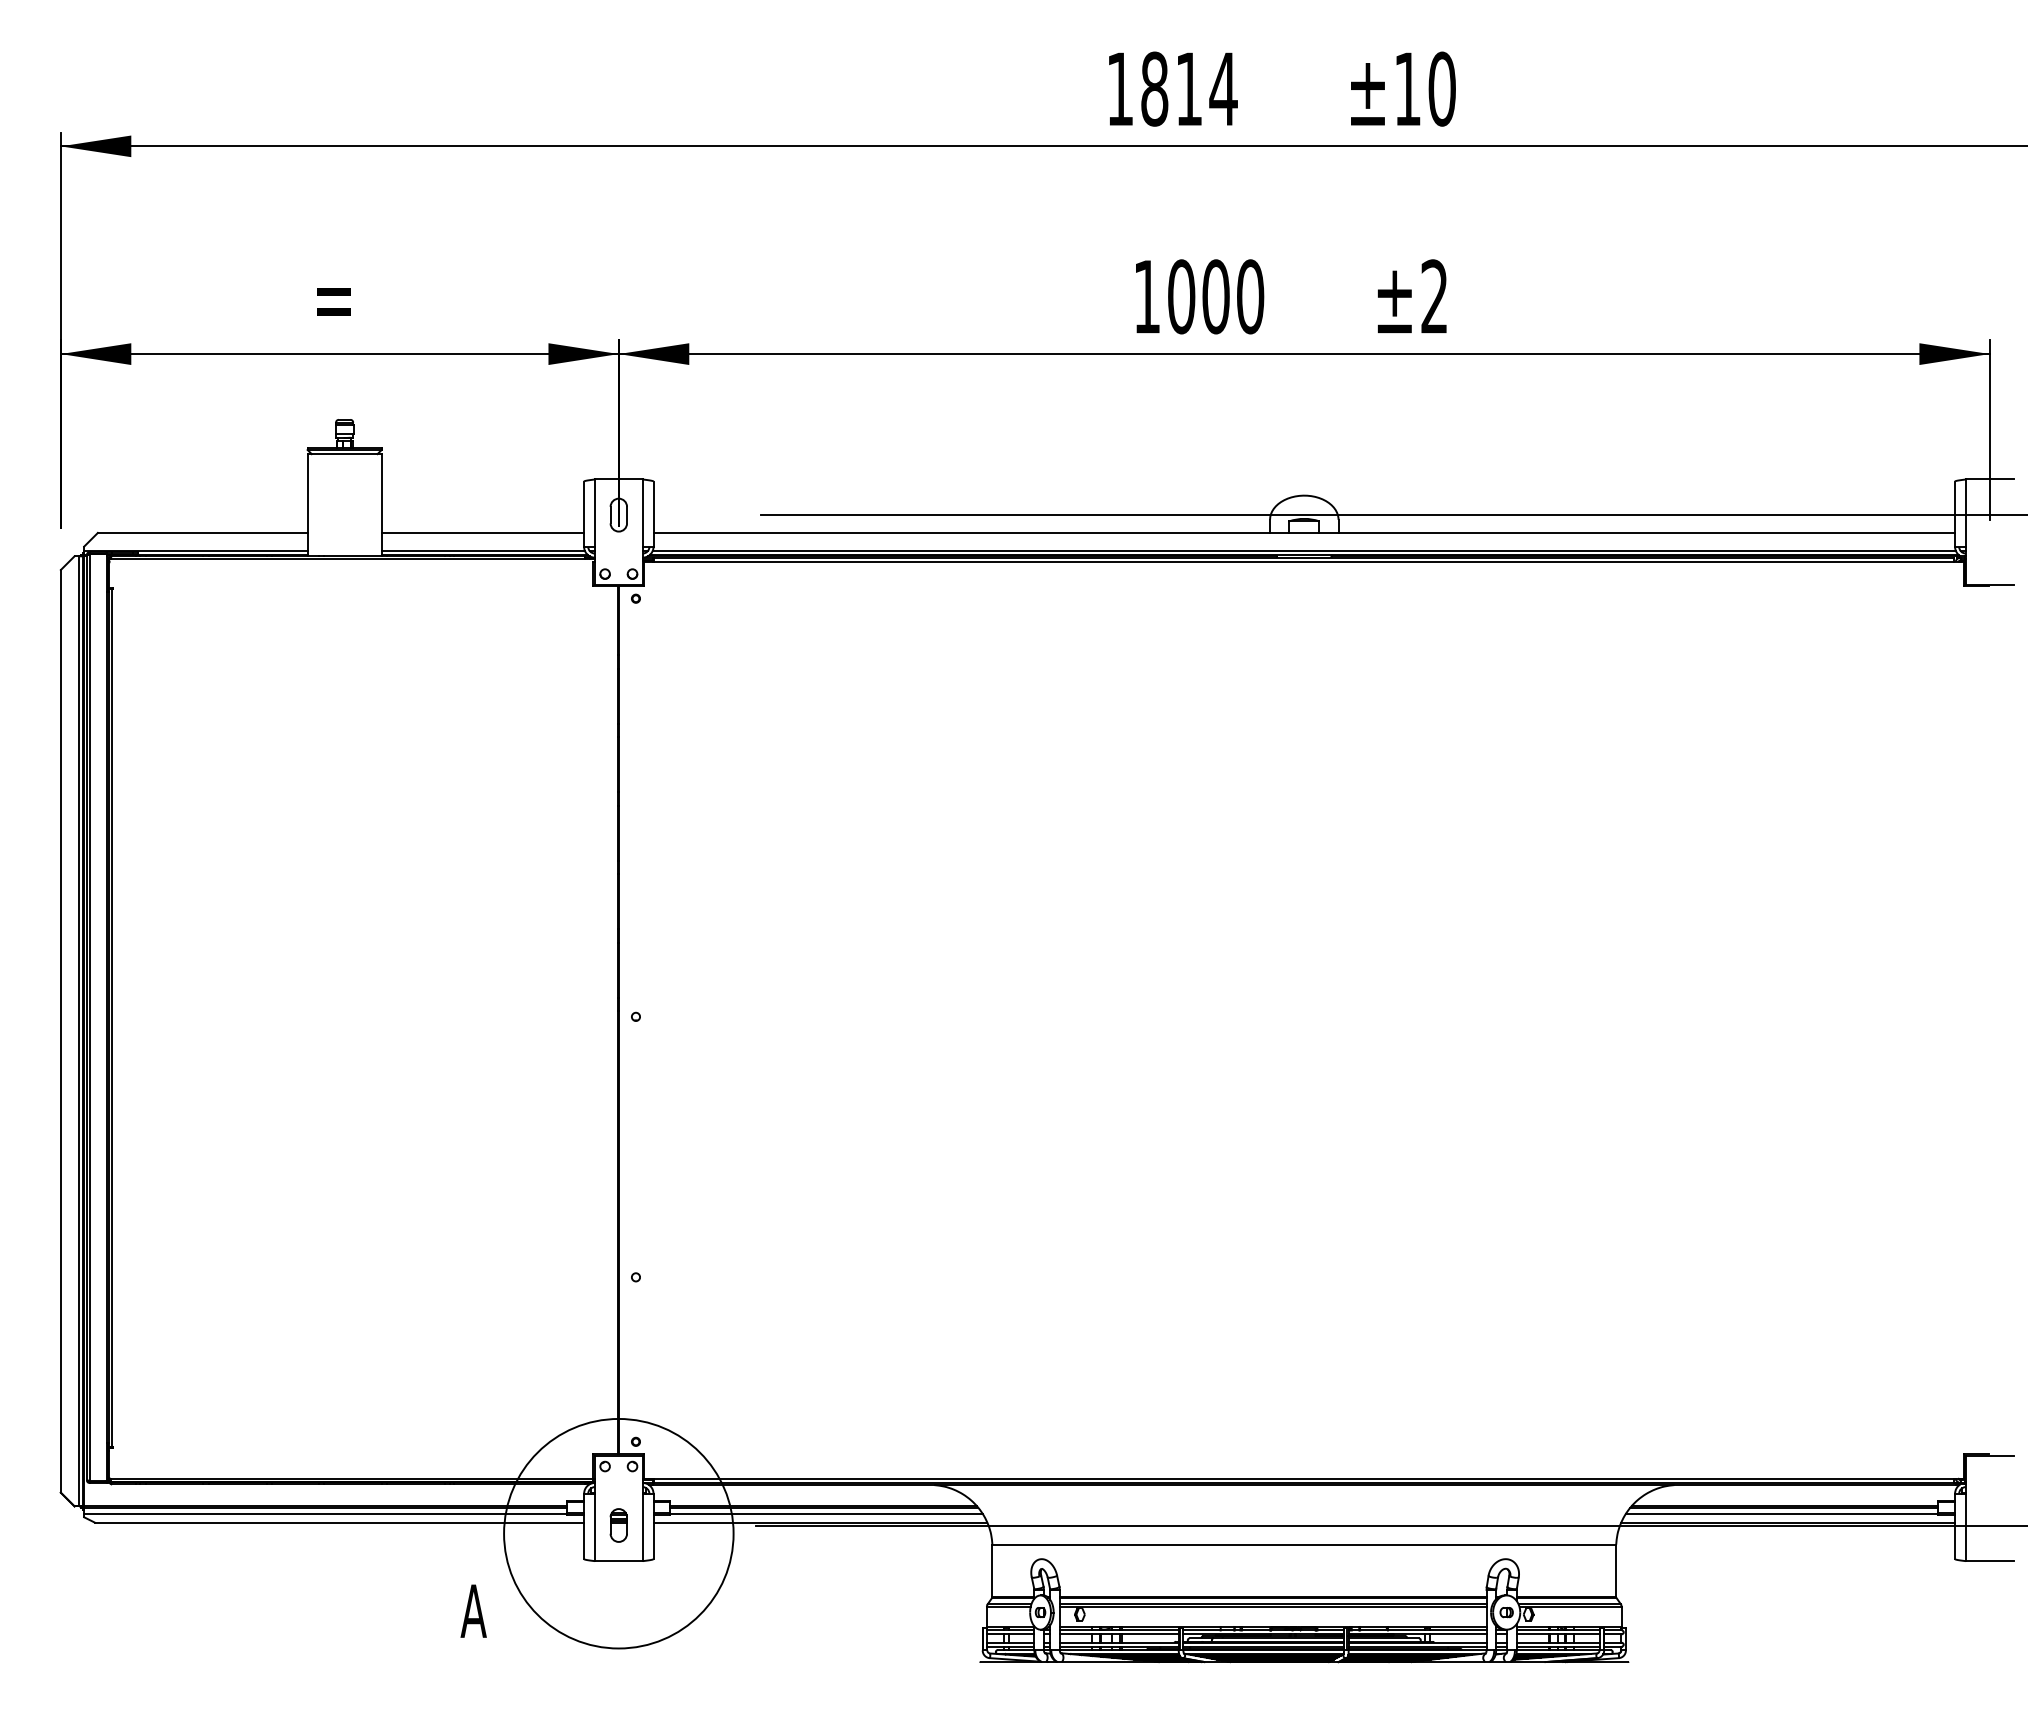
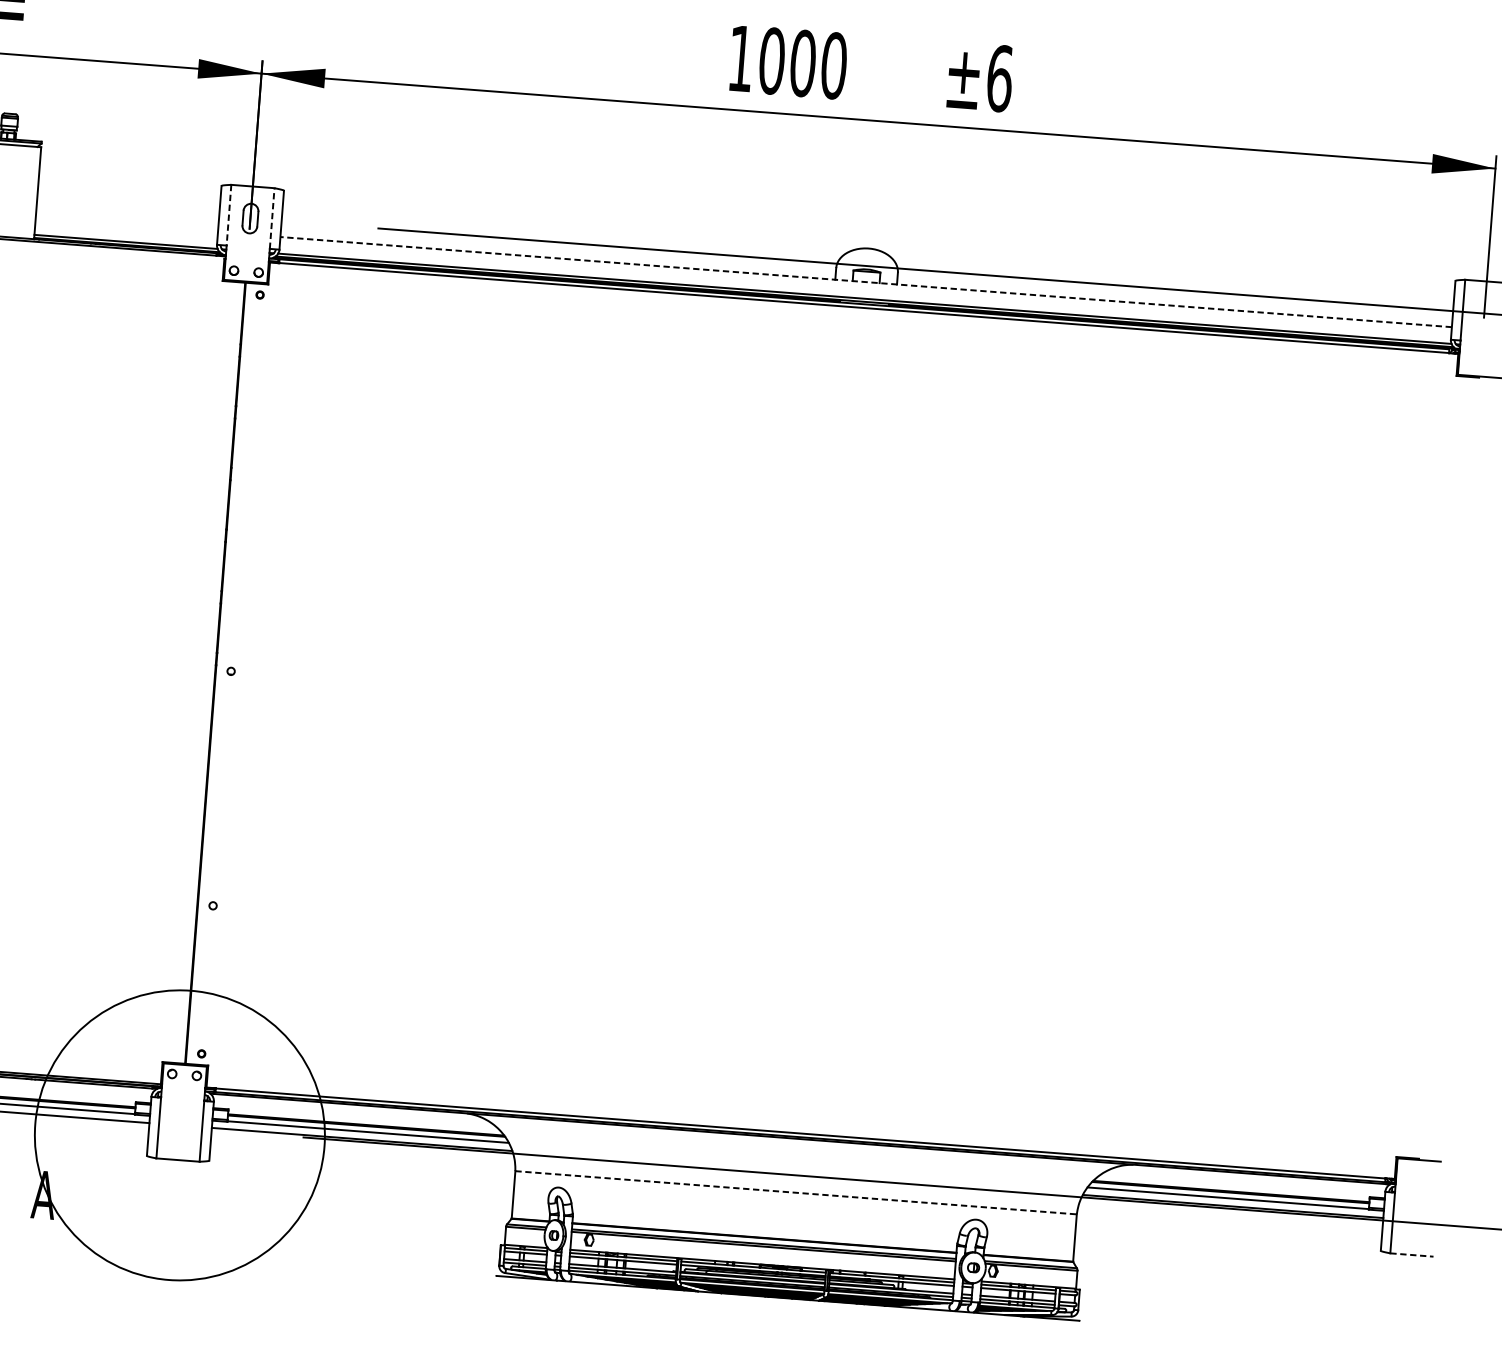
text: (1434, 296) -> (999, 78), ±2 -> ±6
line: (594, 513) -> (228, 215), solid -> dashed
line: (642, 513) -> (271, 218), solid -> dashed
line: (482, 532) -> (126, 224), removed
line: (1304, 532) -> (866, 281), solid -> dashed
part: (618, 1525) -> (180, 1127), removed
circle: (618, 1533) -> (179, 1135), size x1.4
line: (1304, 1544) -> (796, 1192), solid -> dashed
line: (1989, 1561) -> (1411, 1255), solid -> dashed

